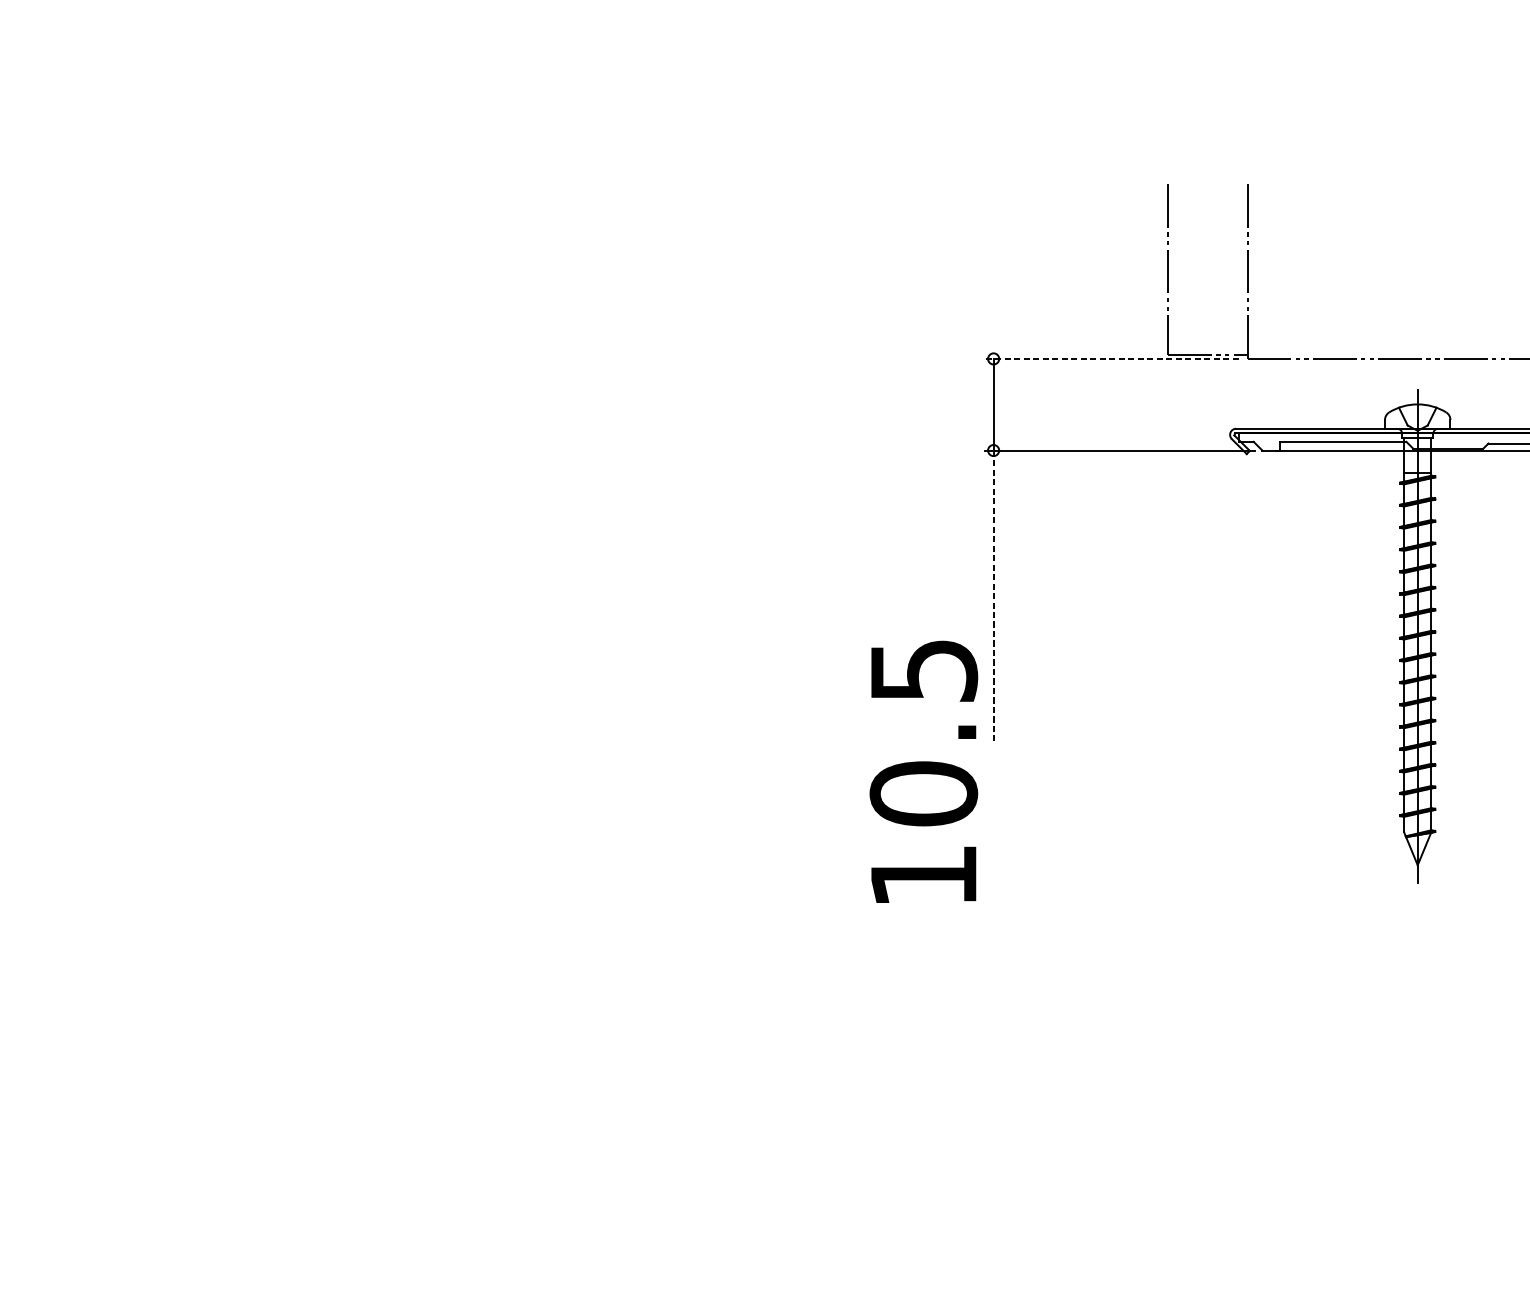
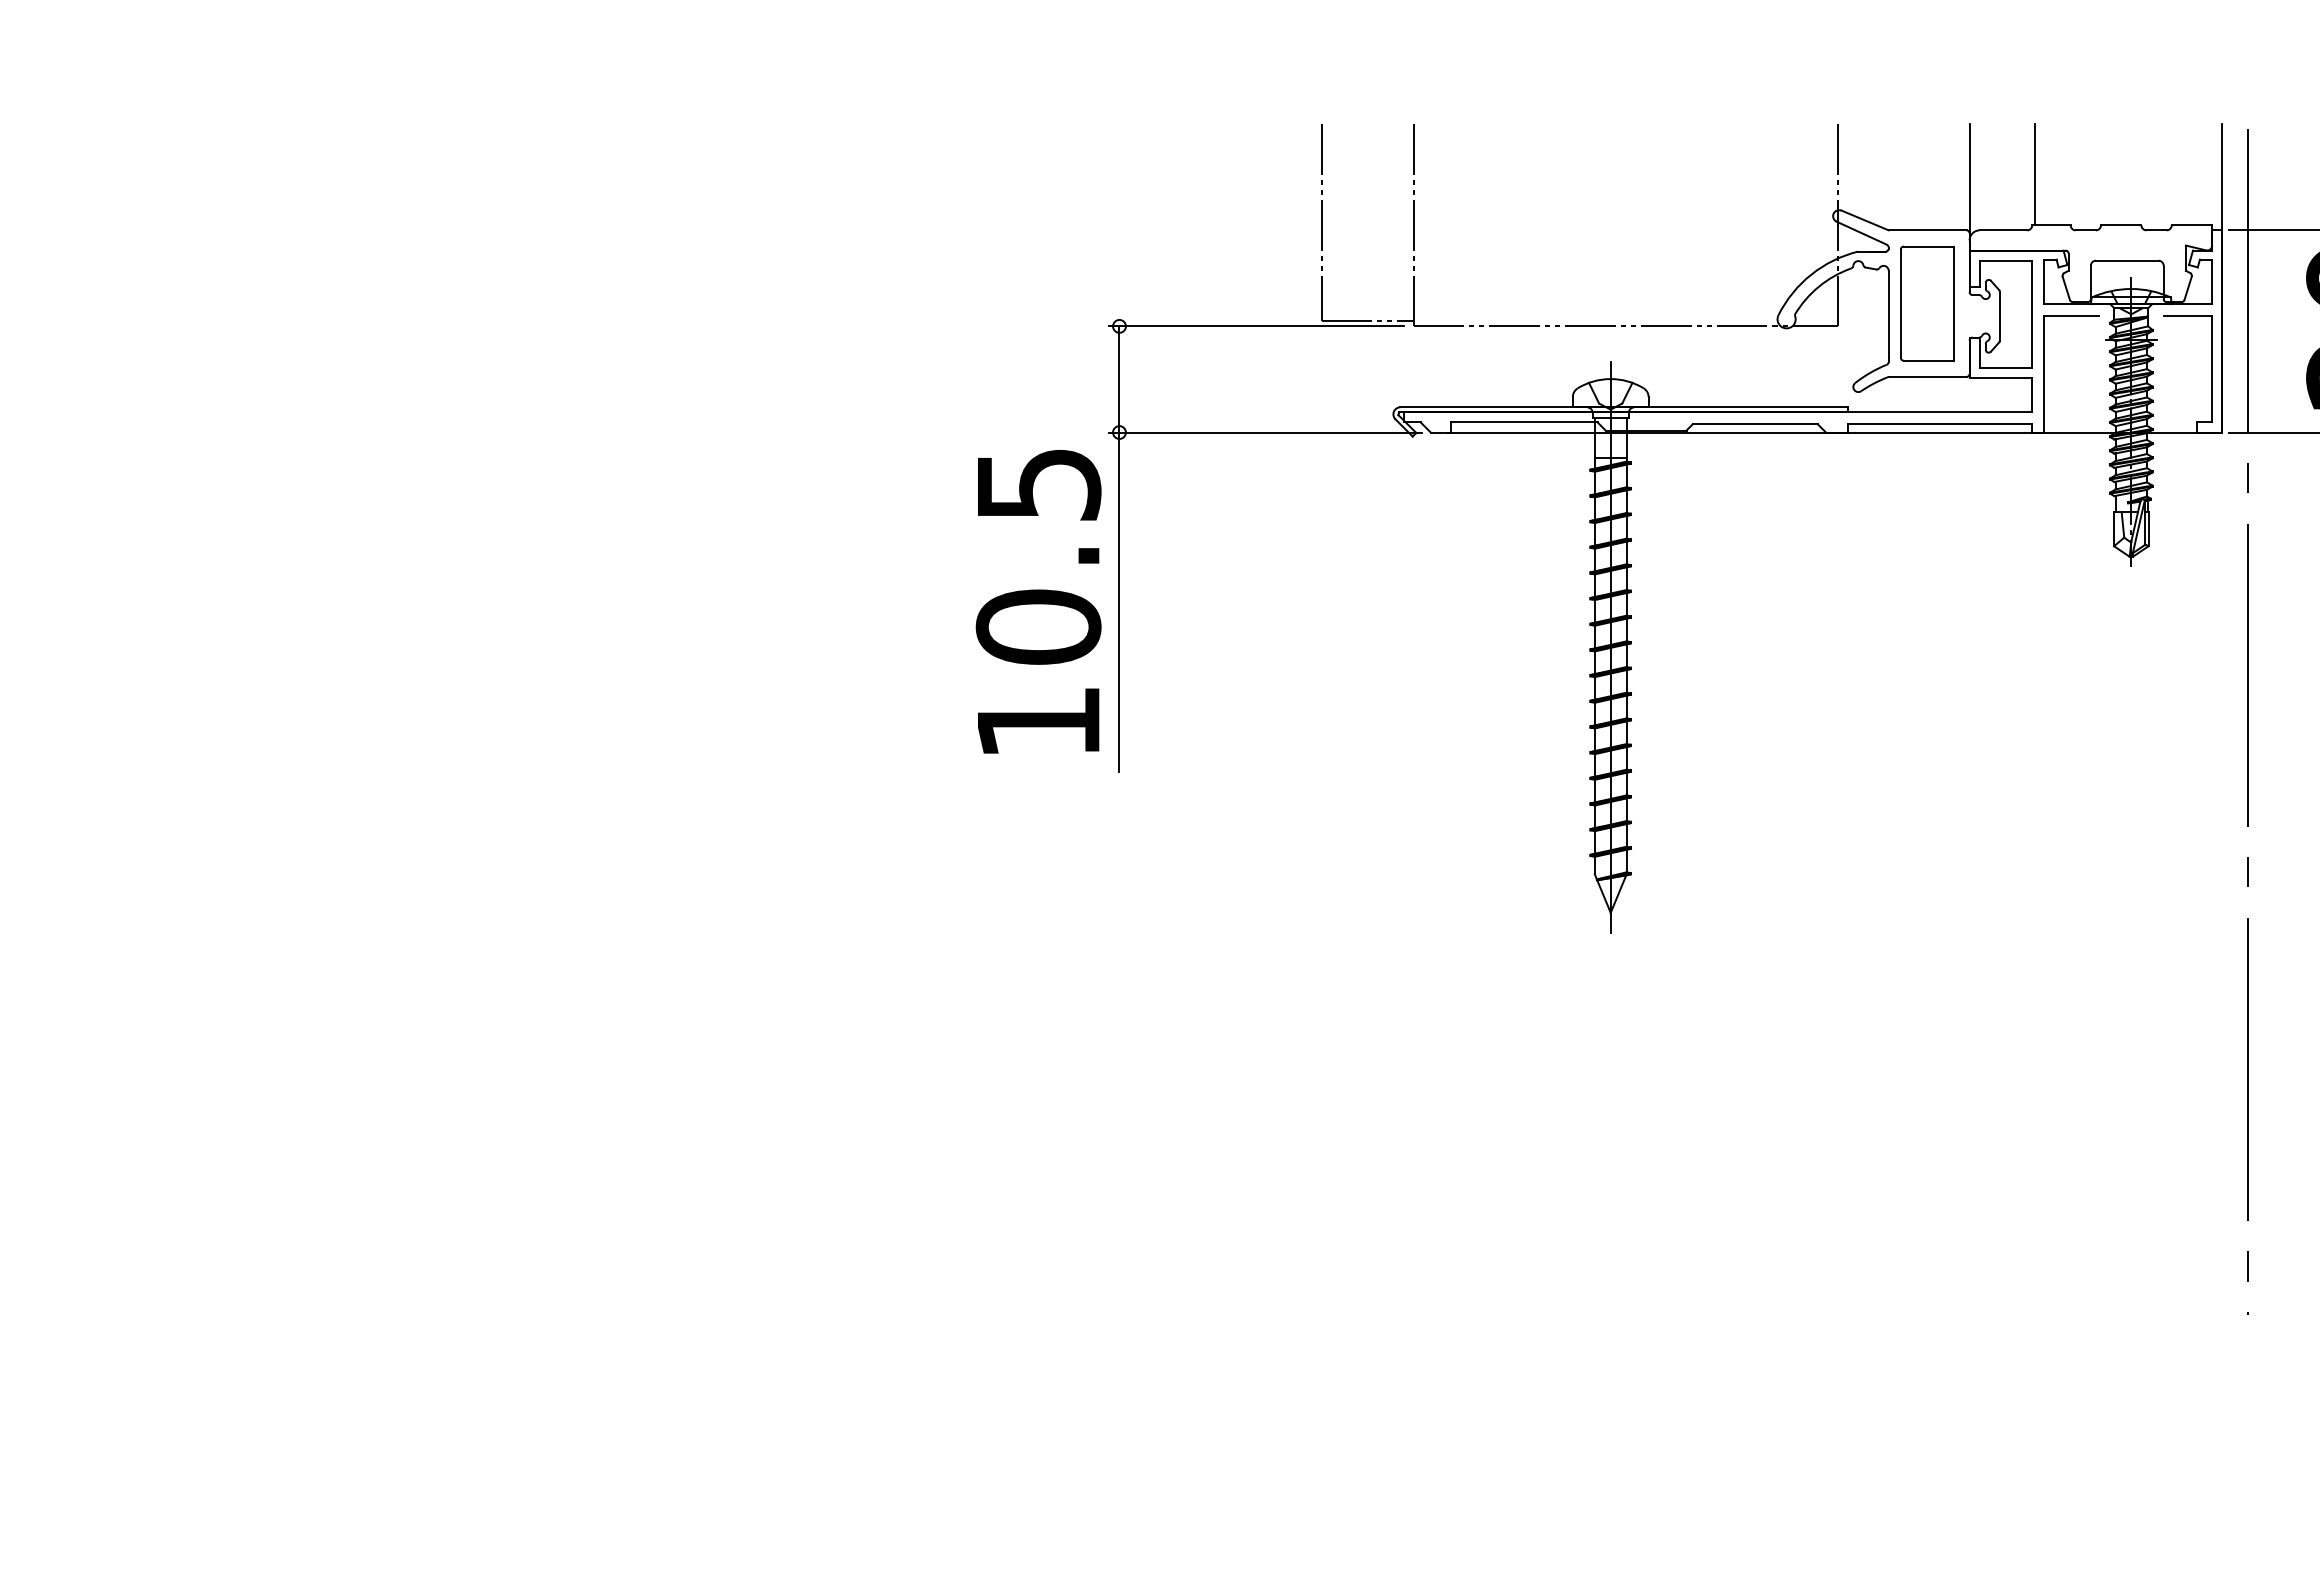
line: (1111, 359) -> (1255, 326), dashed -> solid
line: (993, 597) -> (1119, 602), dashed -> solid
text: (923, 771) -> (1038, 601), moved

